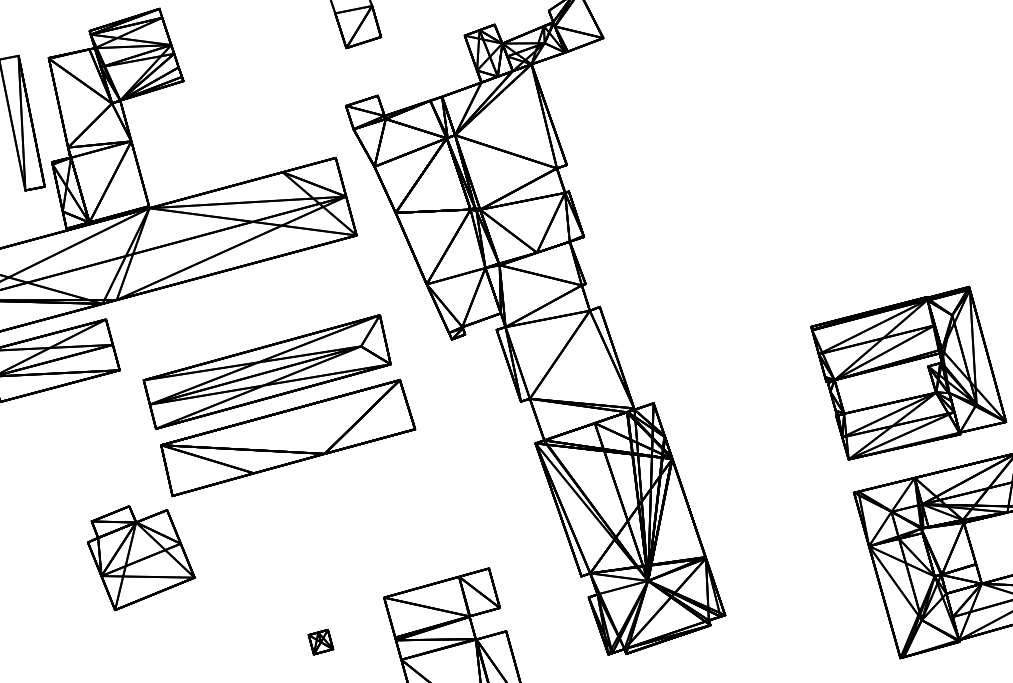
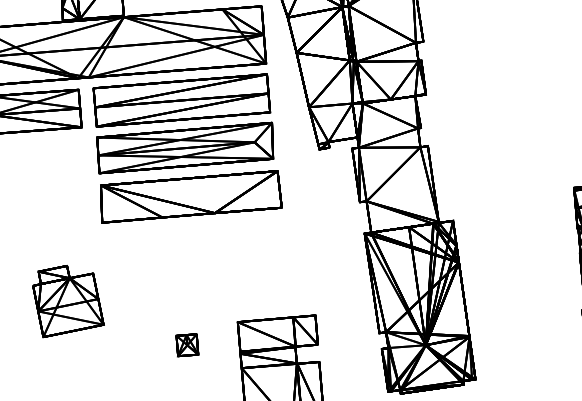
part: (250, 307) -> (181, 100), added
part: (141, 558) -> (68, 304), moved
part: (320, 641) -> (187, 344), size x1.43

